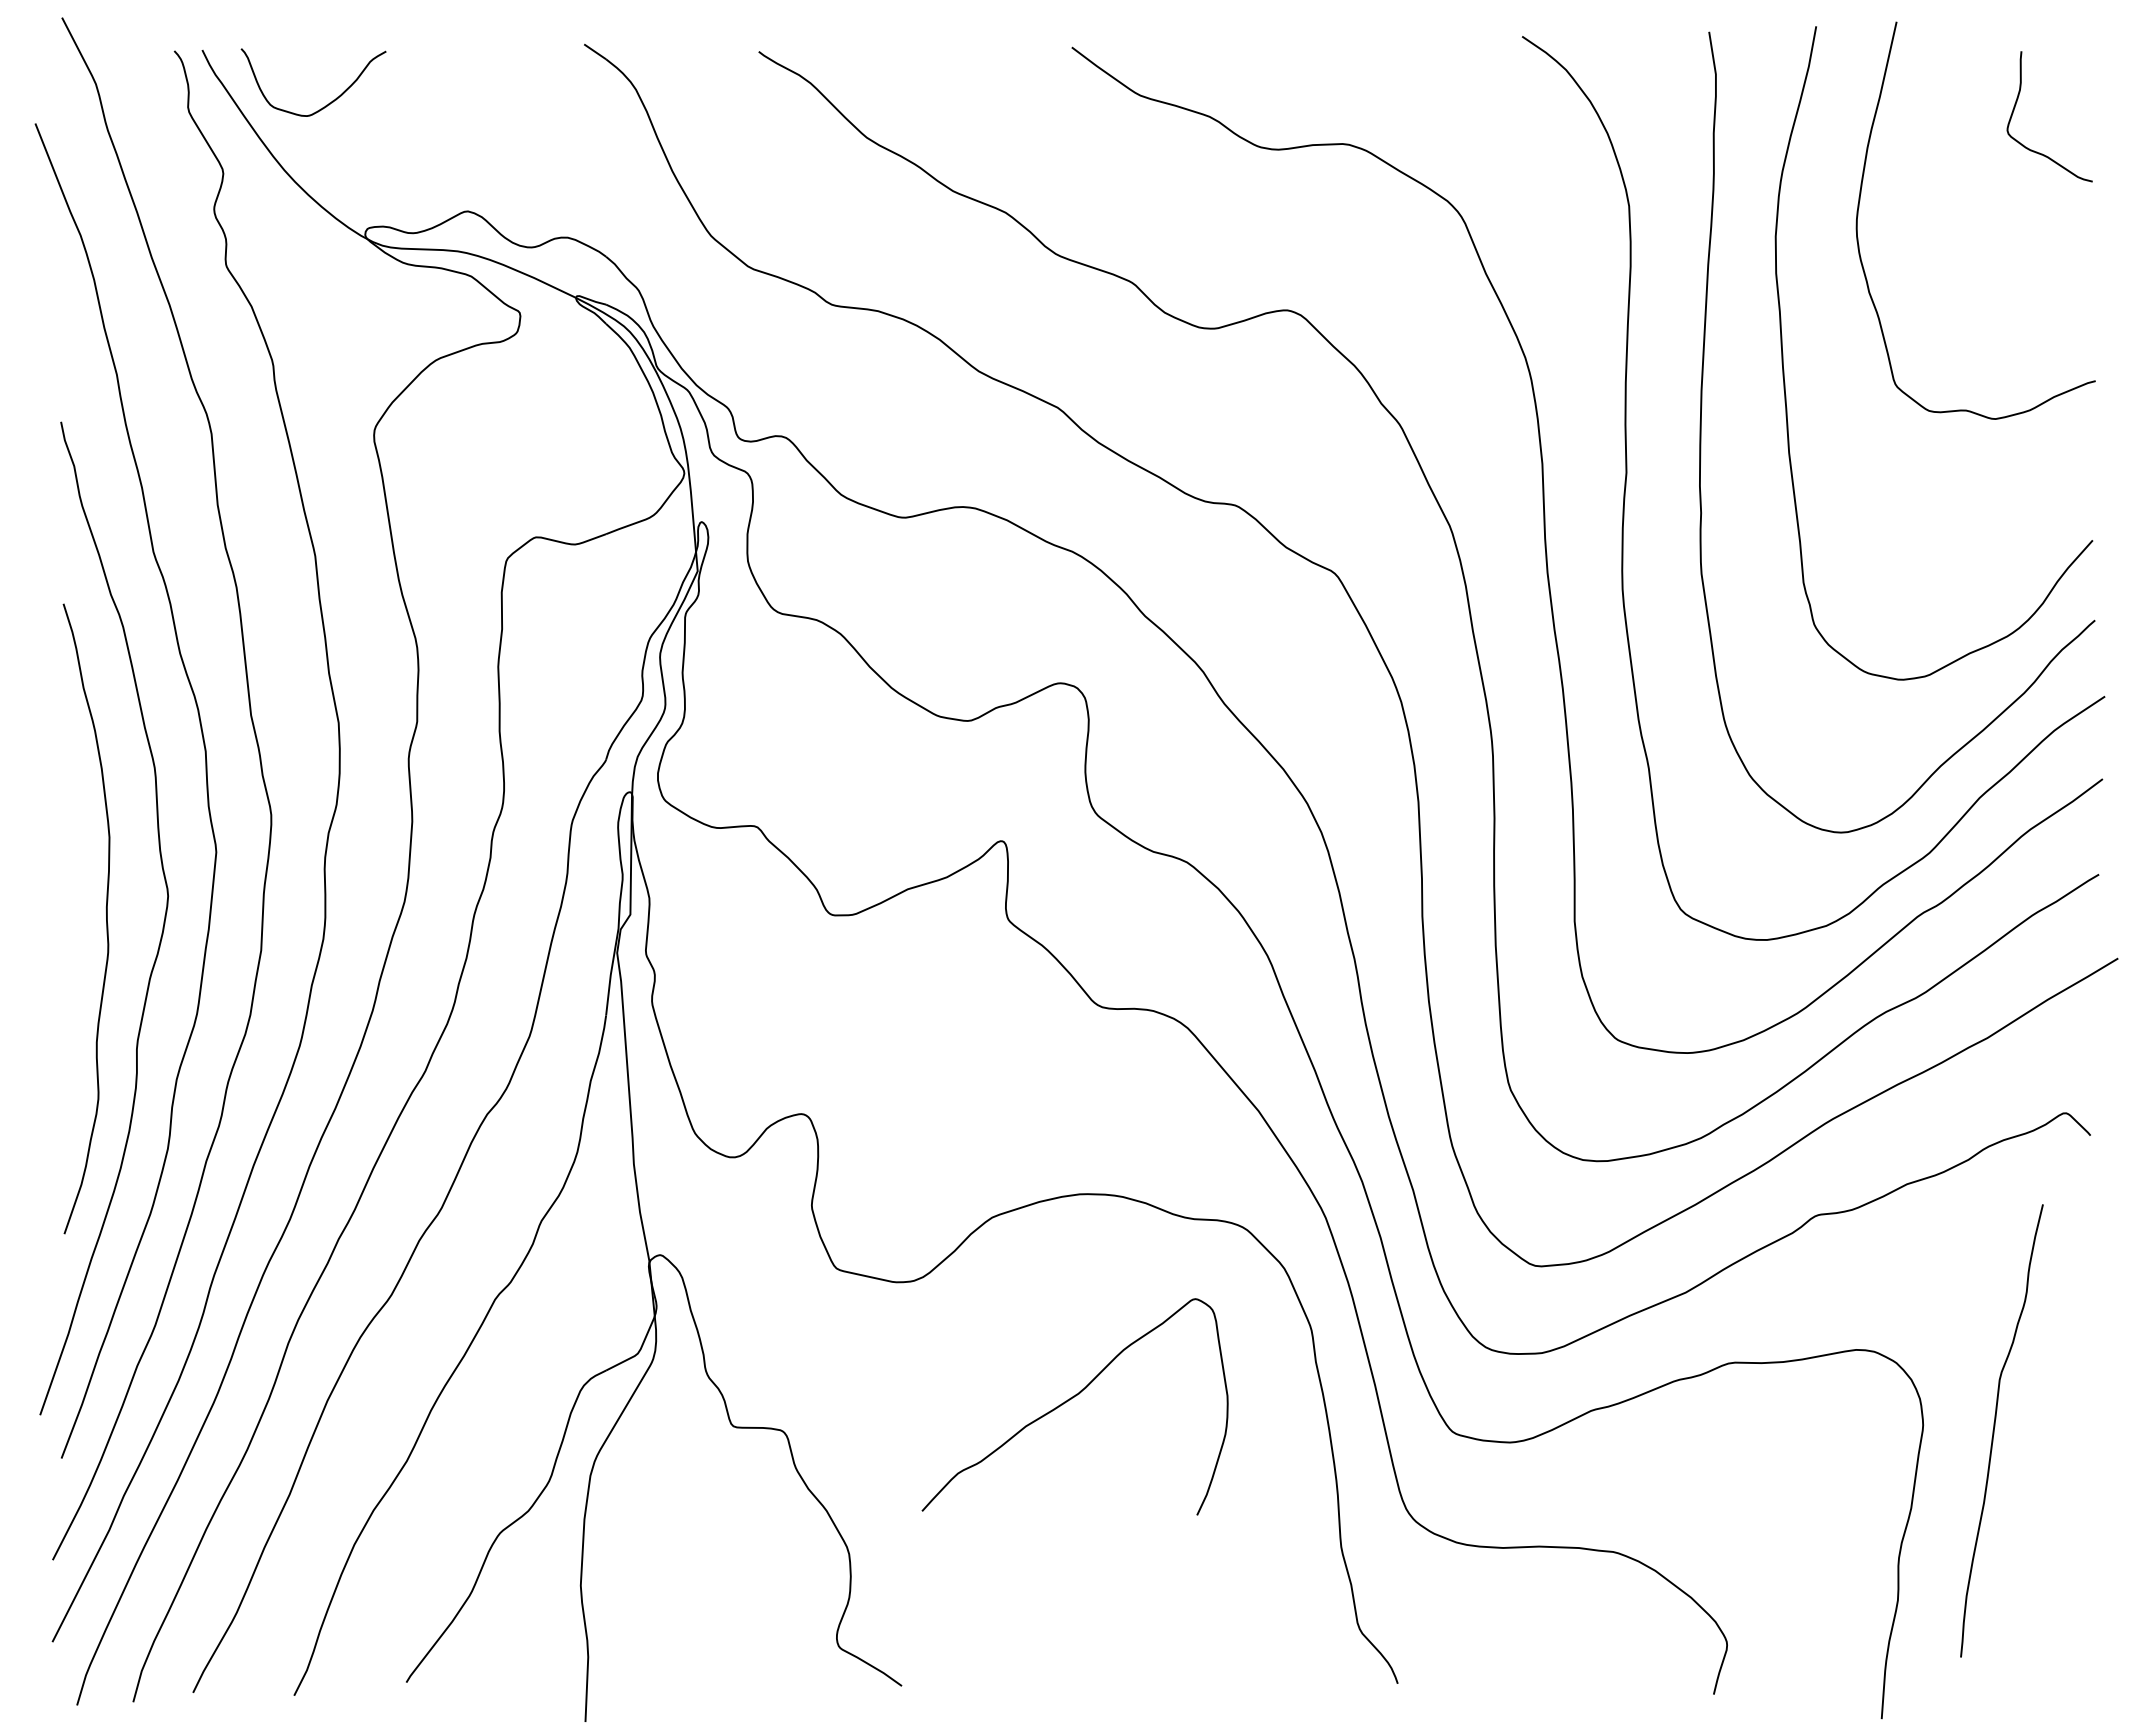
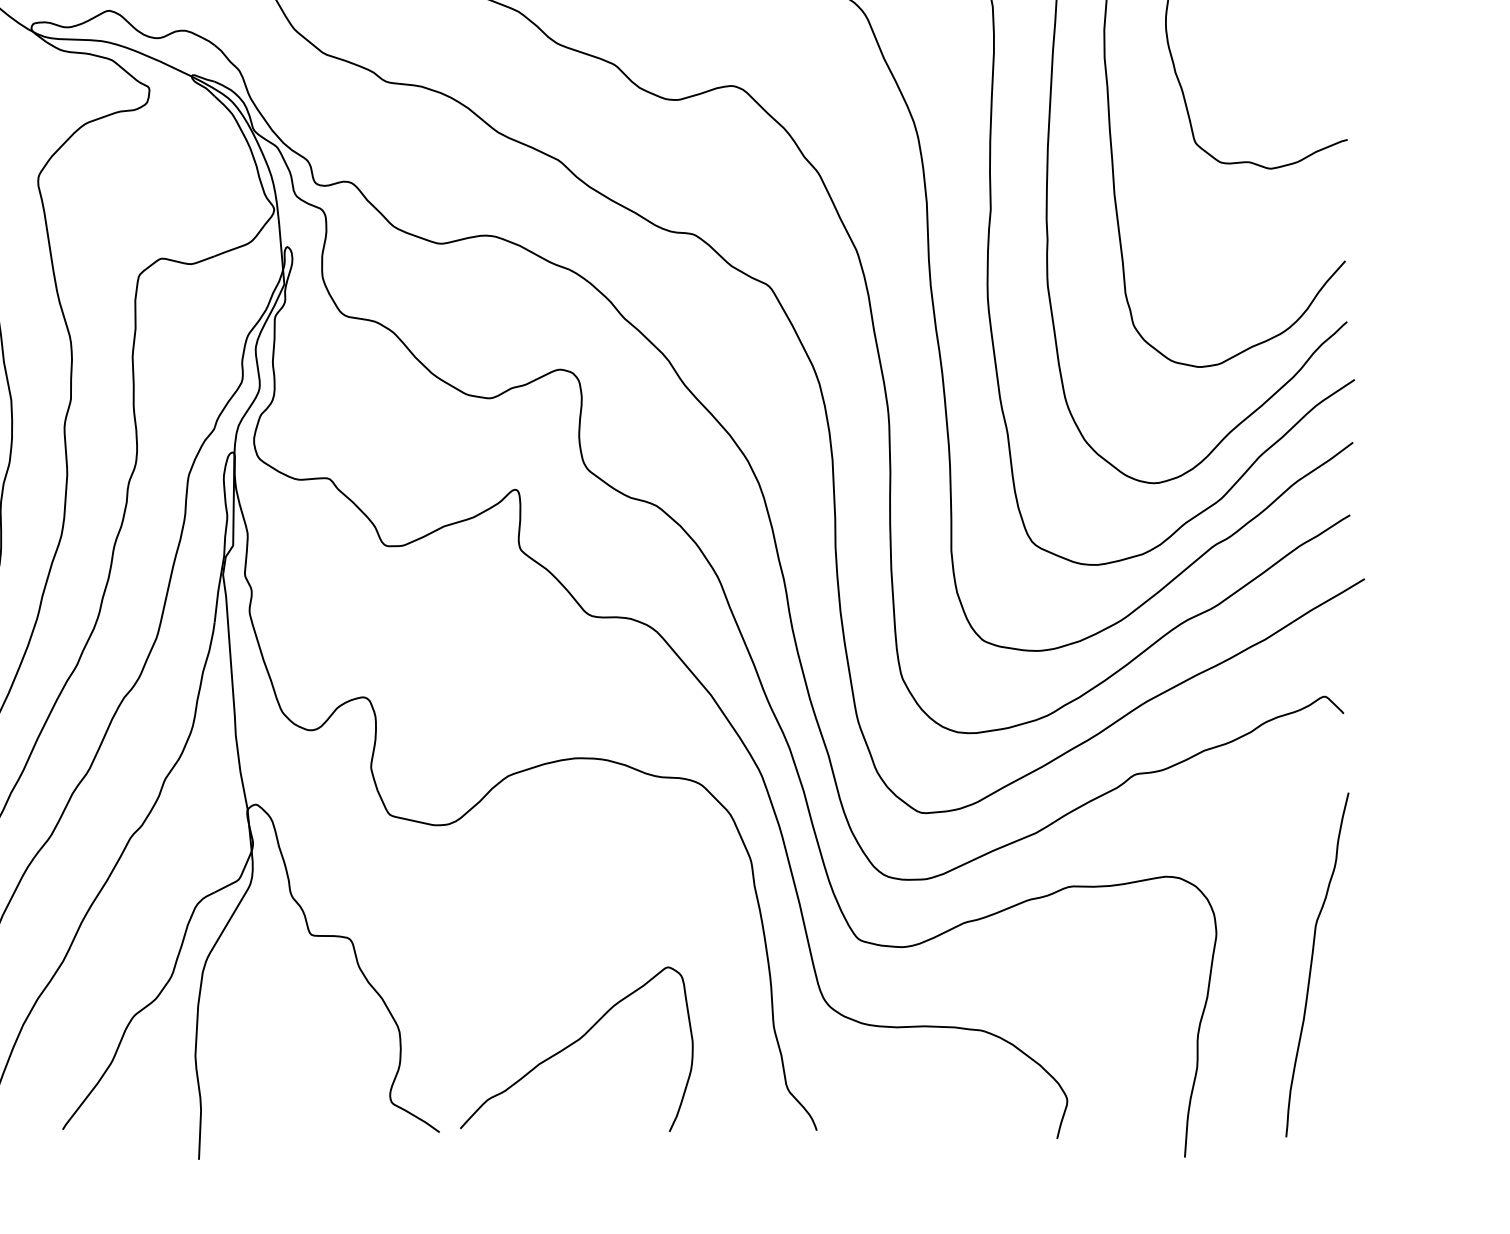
curve: (1071, 1399) -> (573, 1043), moved
curve: (1994, 1430) -> (1311, 964), moved

